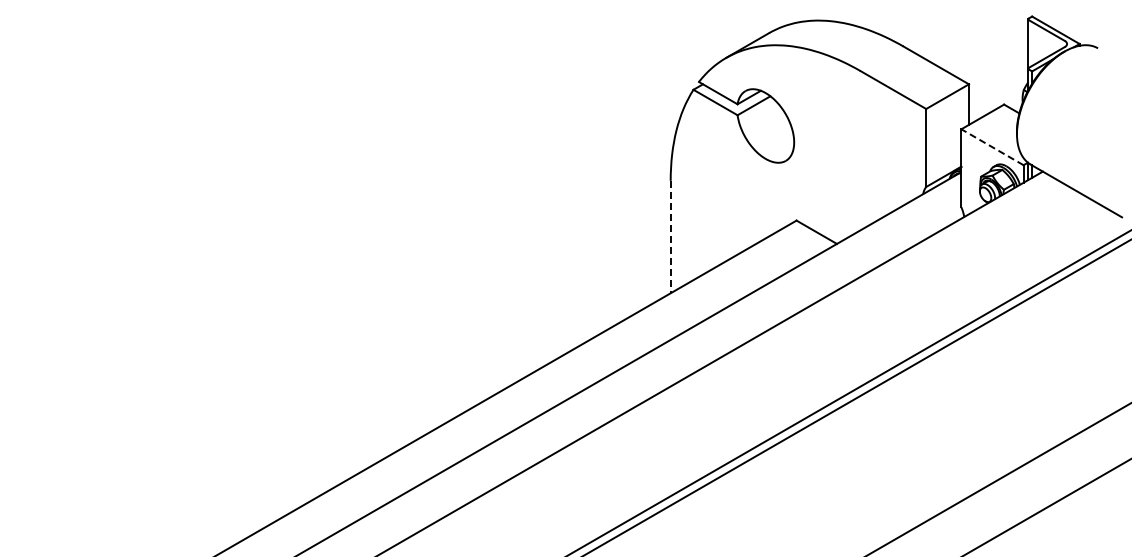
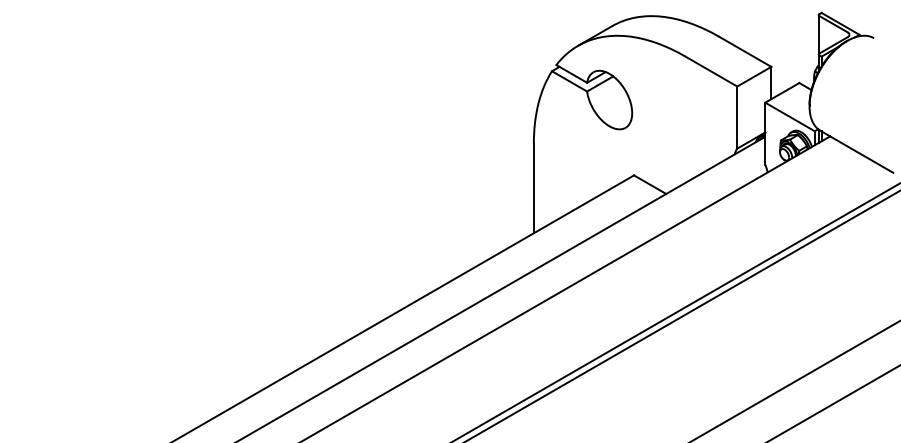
line: (992, 147) -> (790, 117), dashed -> solid
line: (670, 237) -> (533, 188), dashed -> solid

